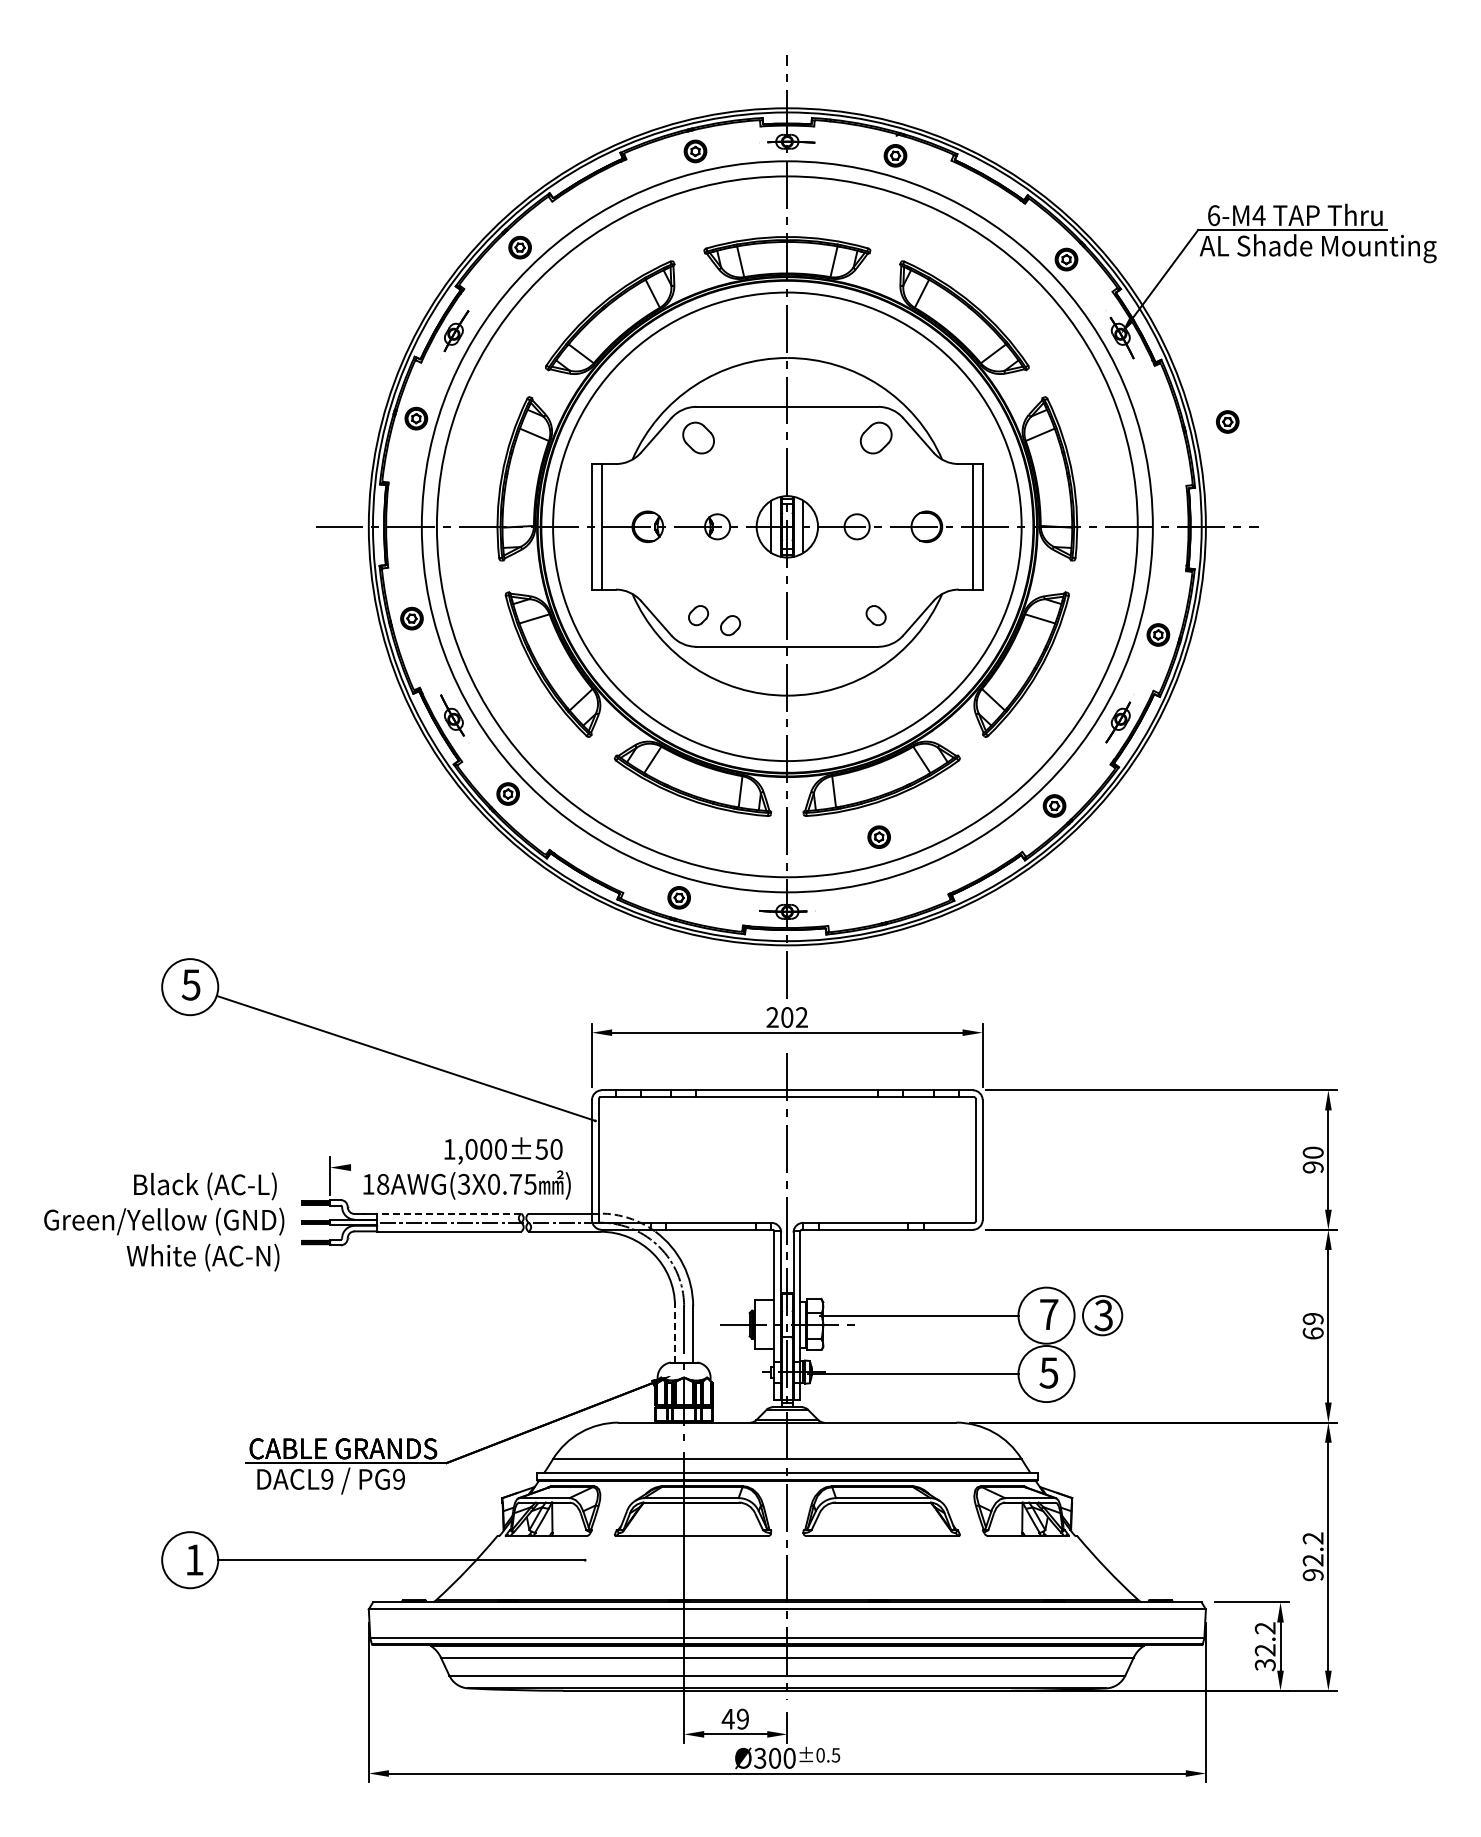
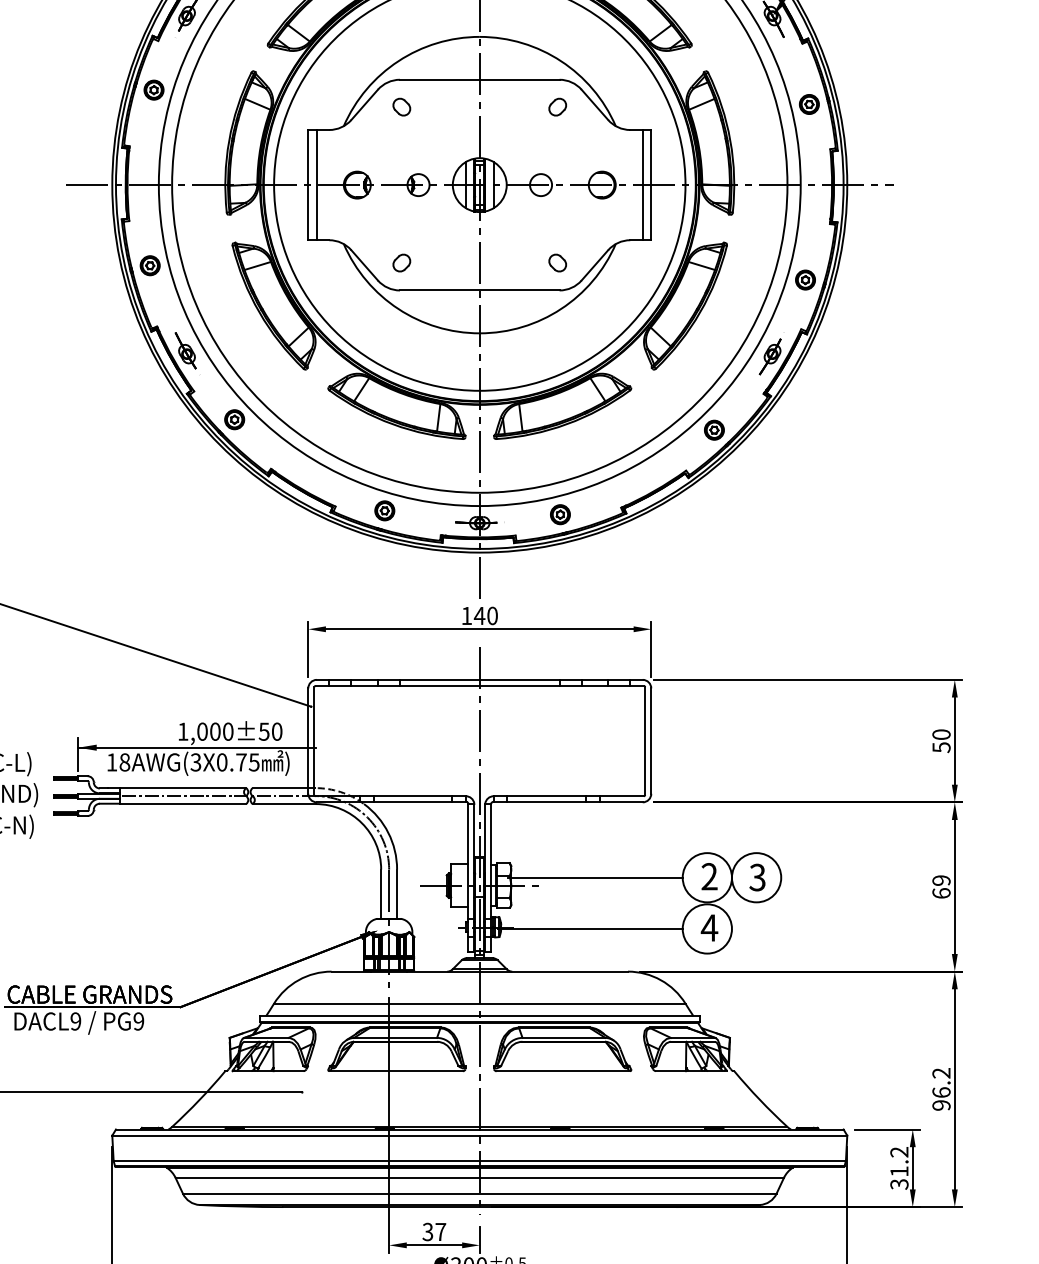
part: (1227, 421) -> (809, 104), moved
part: (698, 437) -> (401, 106), size x0.62
part: (875, 437) -> (557, 106), size x0.62
part: (730, 625) -> (429, 271), removed
part: (878, 836) -> (559, 514), moved
text: (786, 1017) -> (479, 615), 202 -> 140
line: (465, 1167) -> (197, 747), added
text: (1312, 1167) -> (940, 747), 90 -> 50
line: (448, 1213) -> (182, 788), dashed -> solid
text: (1049, 1313) -> (709, 875), 7 -> 2
circle: (1102, 1315) -> (756, 877), size x1.43
line: (675, 1333) -> (381, 893), dashed -> solid
text: (1048, 1372) -> (709, 927), 5 -> 4
text: (1312, 1560) -> (940, 1092), 92.2 -> 96.2
text: (1264, 1650) -> (898, 1171), 32.2 -> 31.2
text: (735, 1718) -> (434, 1231), 49 -> 37

